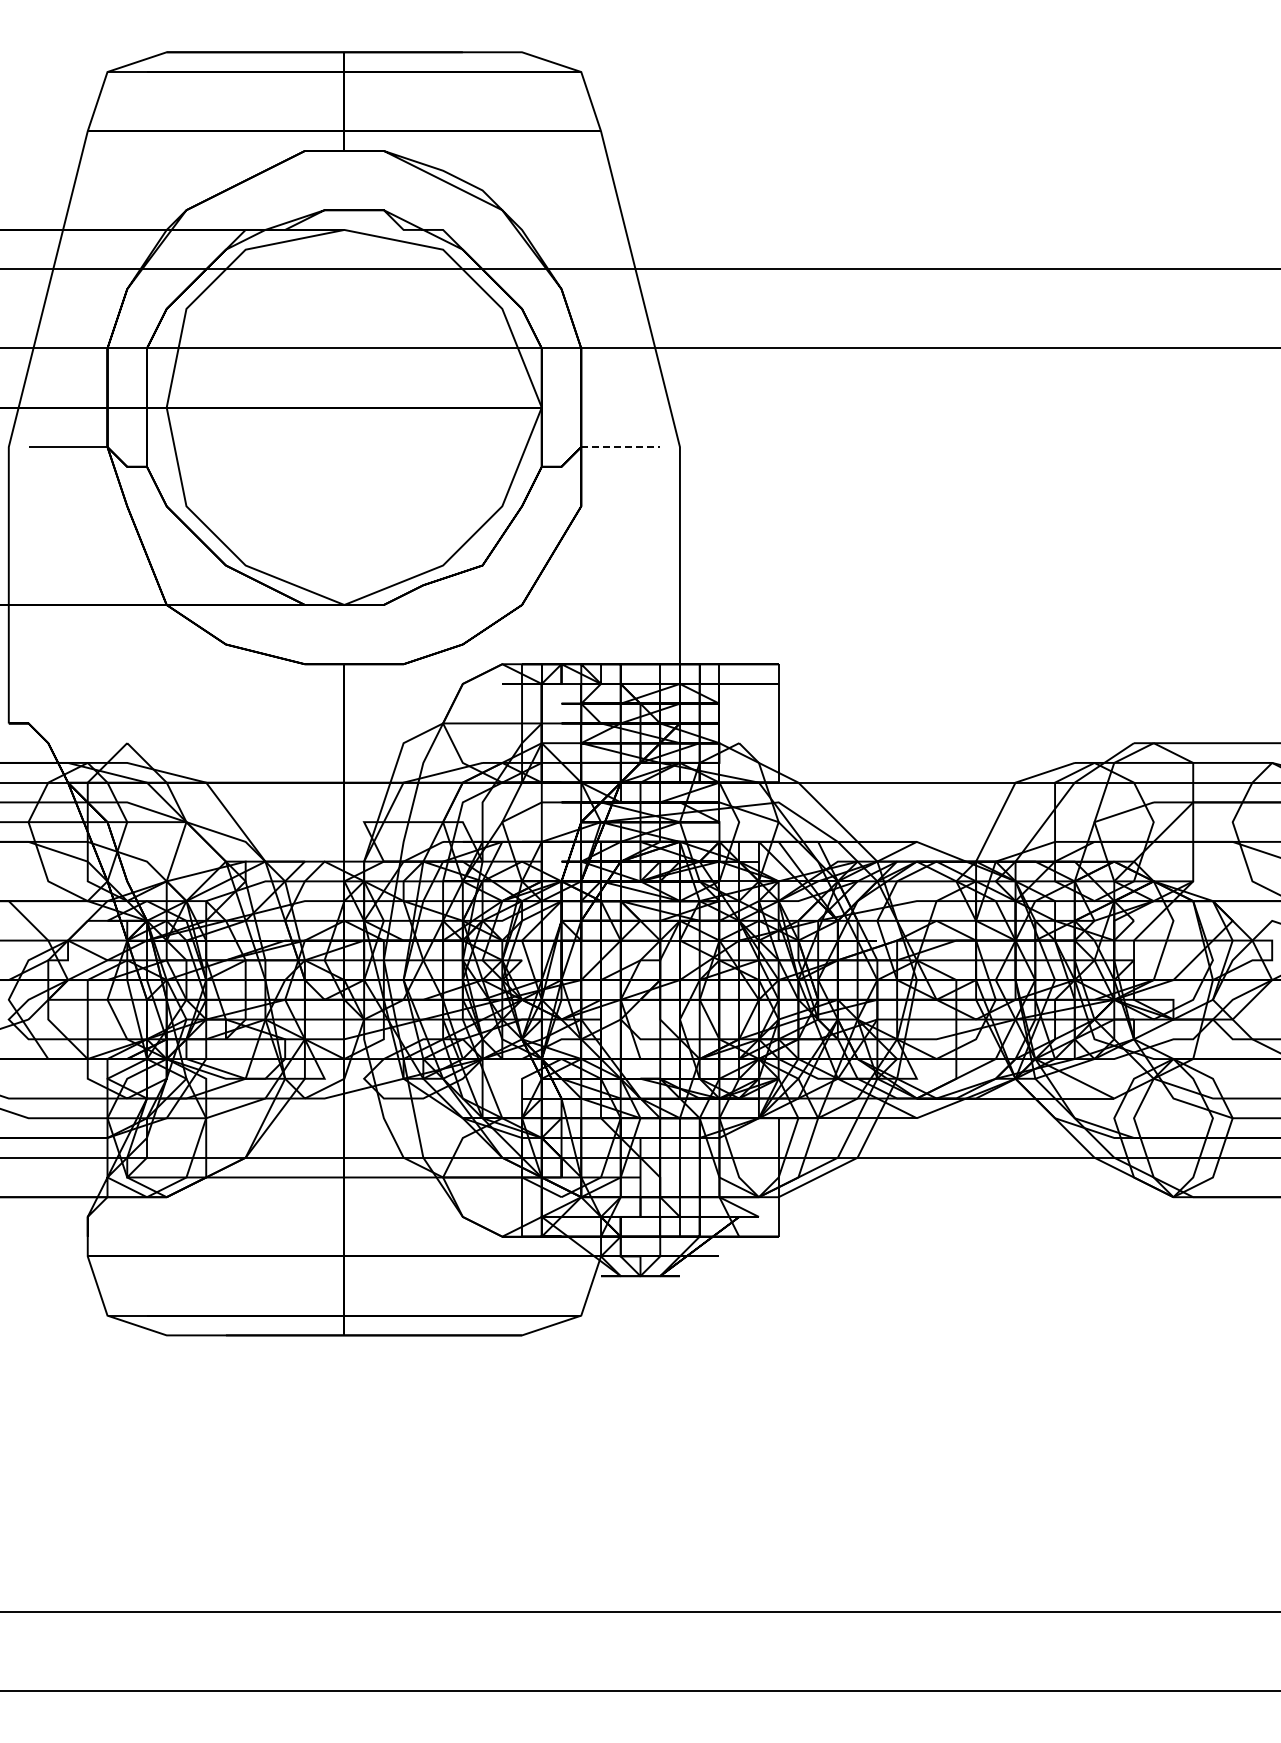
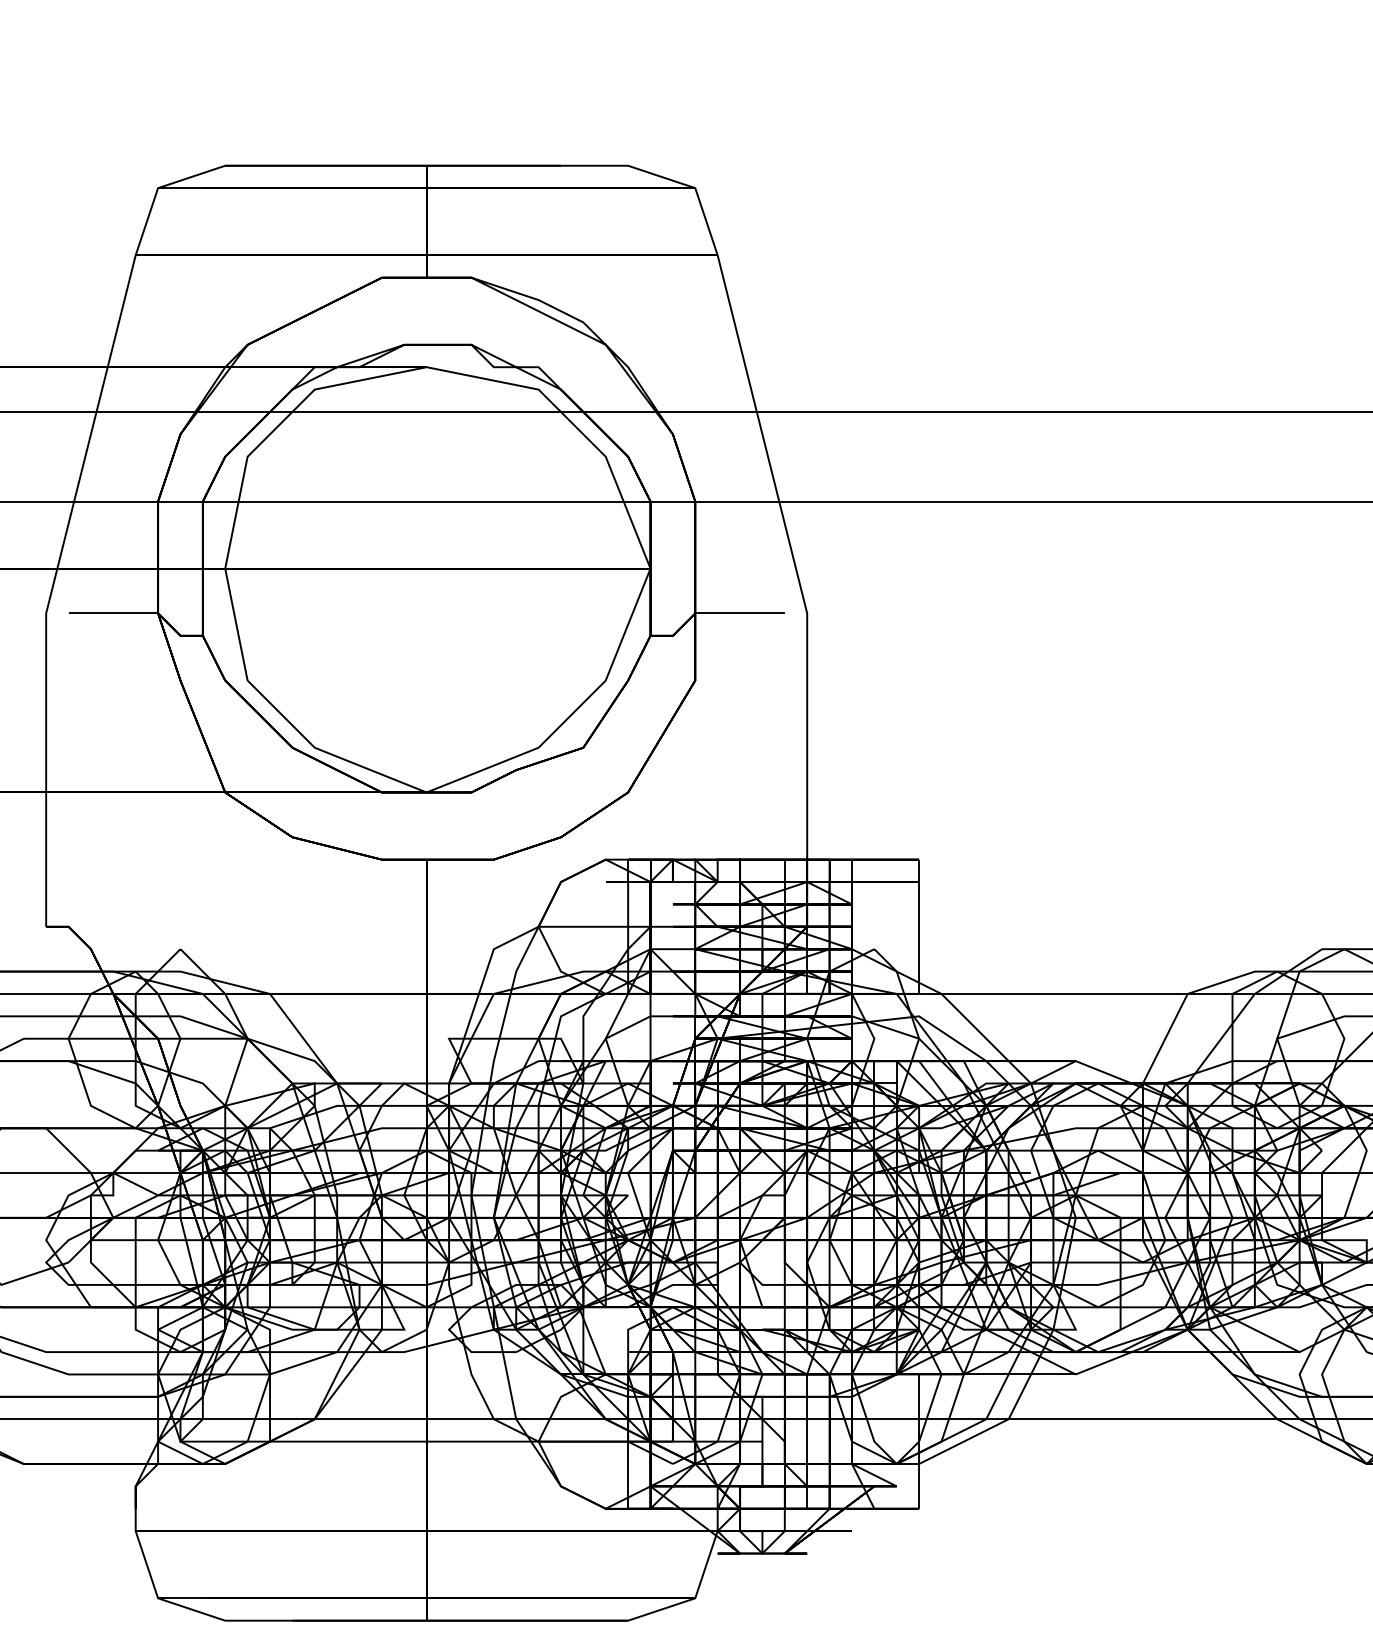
line: (621, 447) -> (740, 613), dashed -> solid

